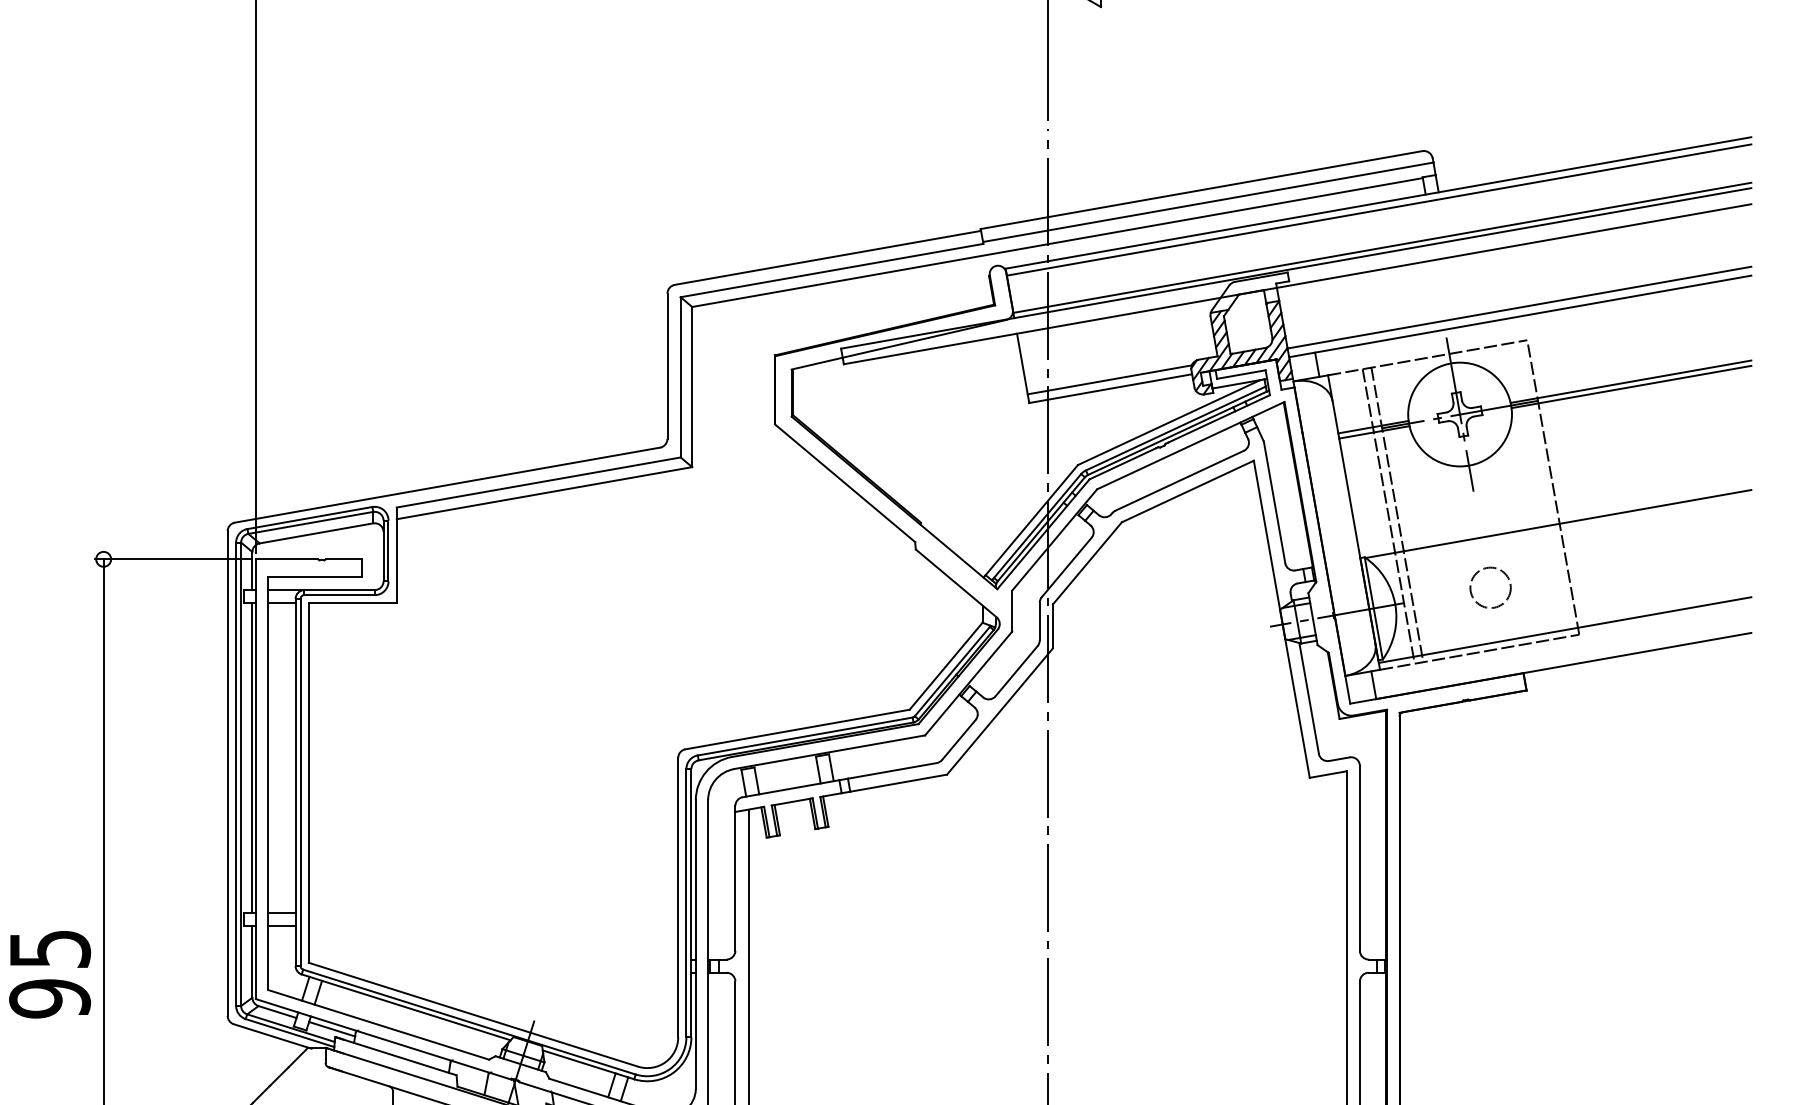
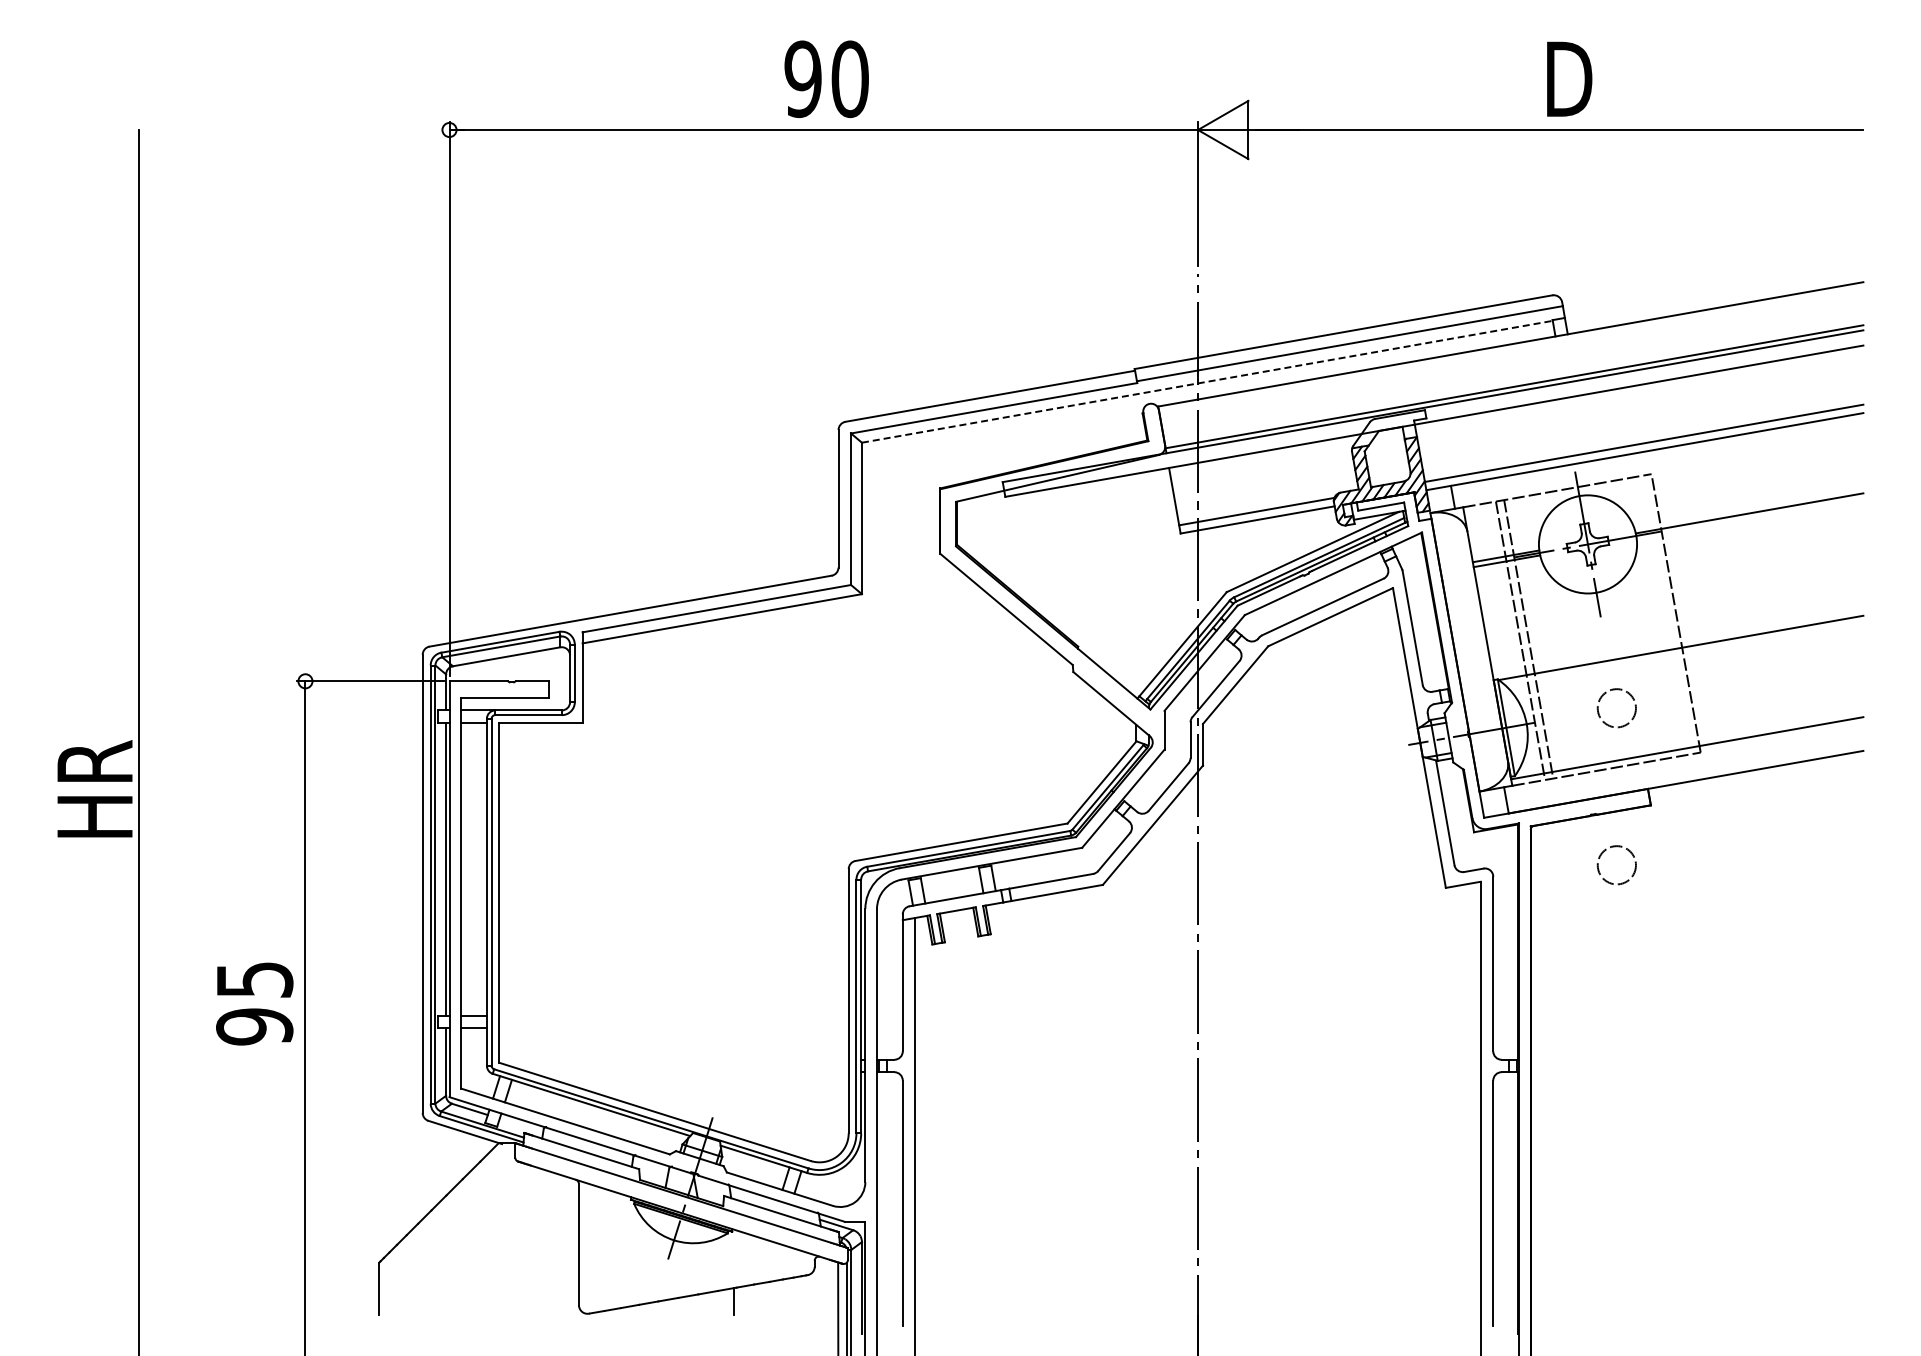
line: (1379, 210) -> (1511, 351), removed
line: (1057, 242) -> (1207, 381), solid -> dashed
line: (1630, 387) -> (1749, 518), removed
circle: (1490, 754) -> (1616, 865), added
text: (49, 974) -> (254, 1003), moved
line: (332, 1029) -> (521, 1125), removed

